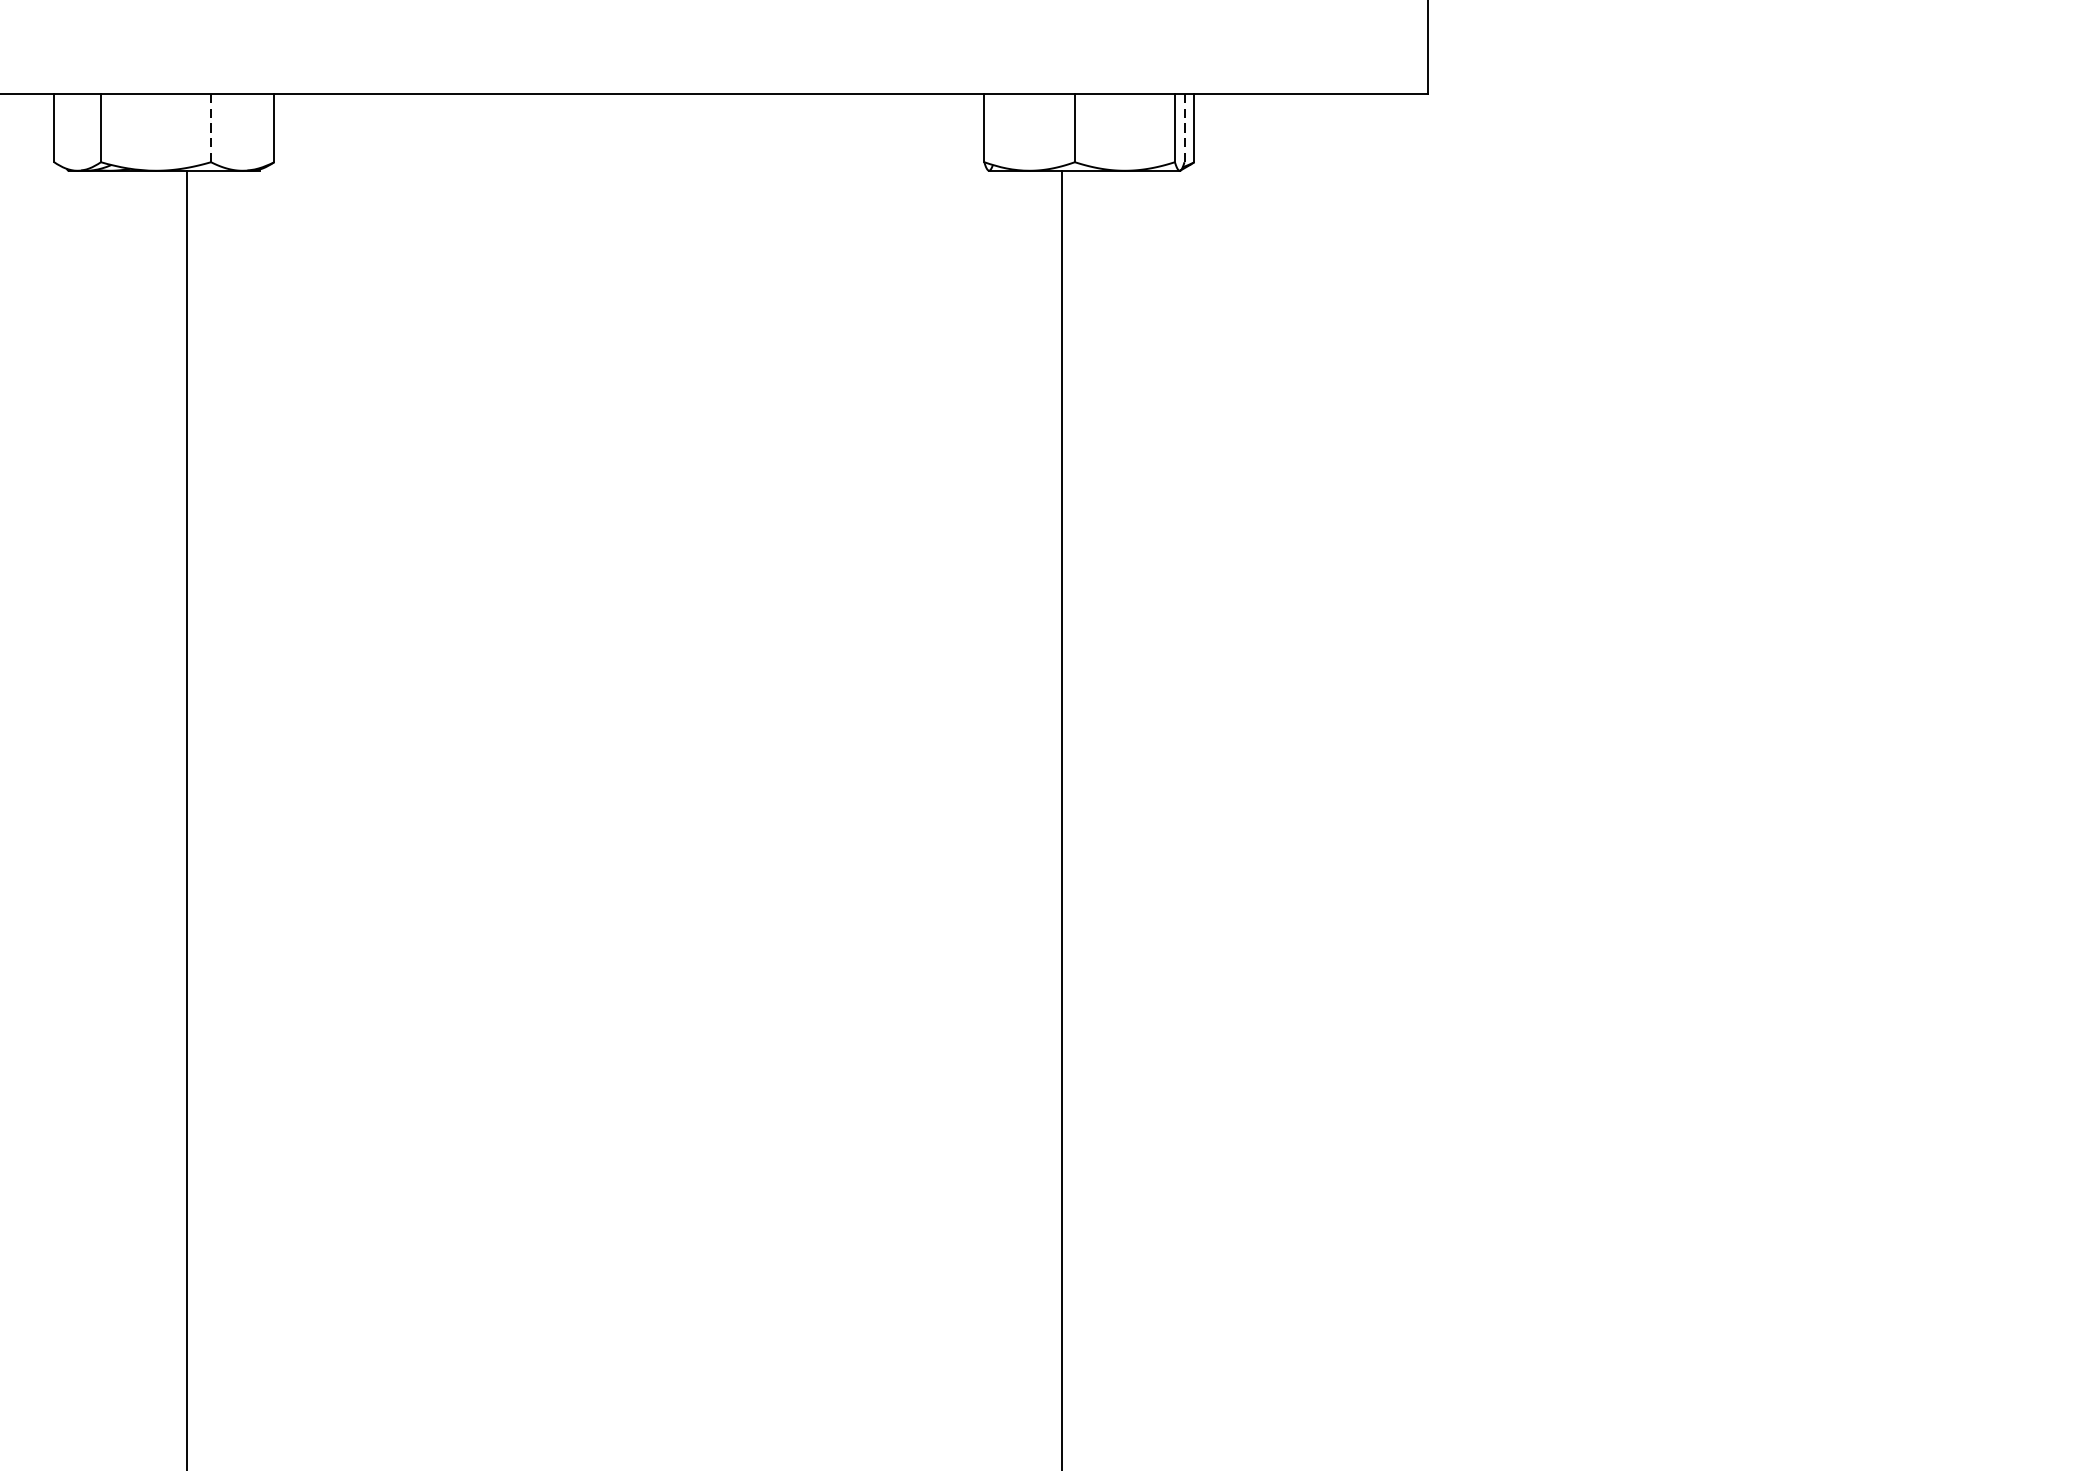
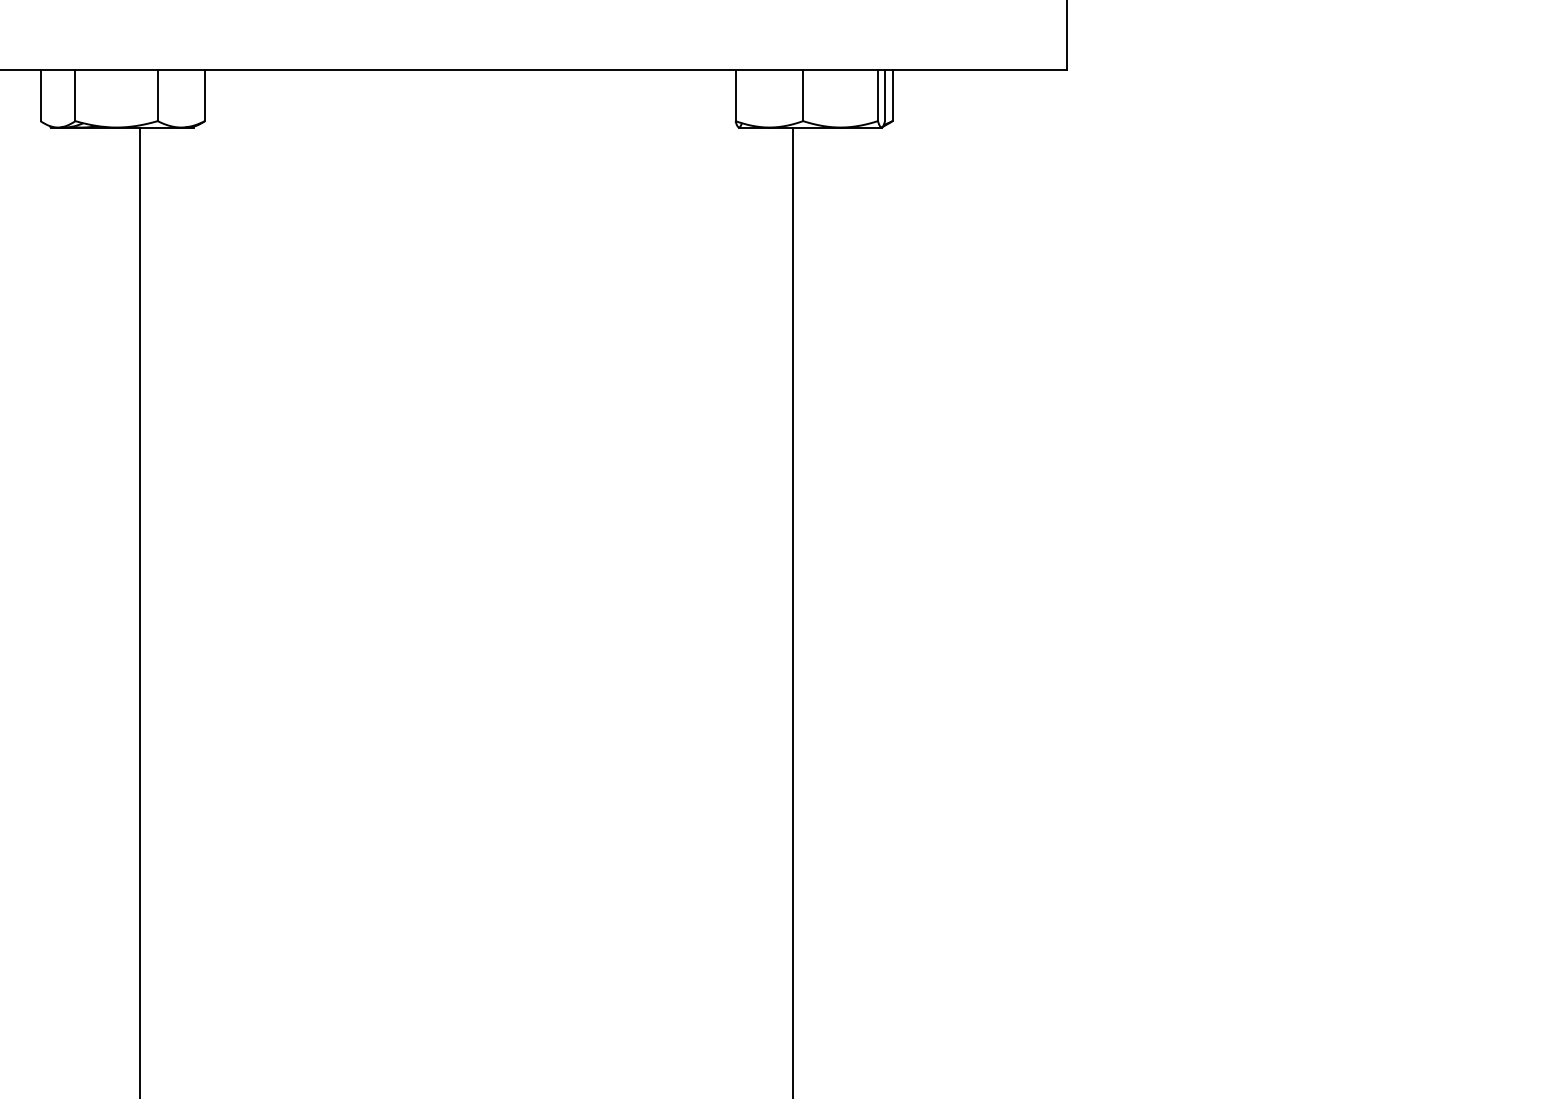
line: (210, 127) -> (157, 95), dashed -> solid
line: (1185, 127) -> (885, 95), dashed -> solid

